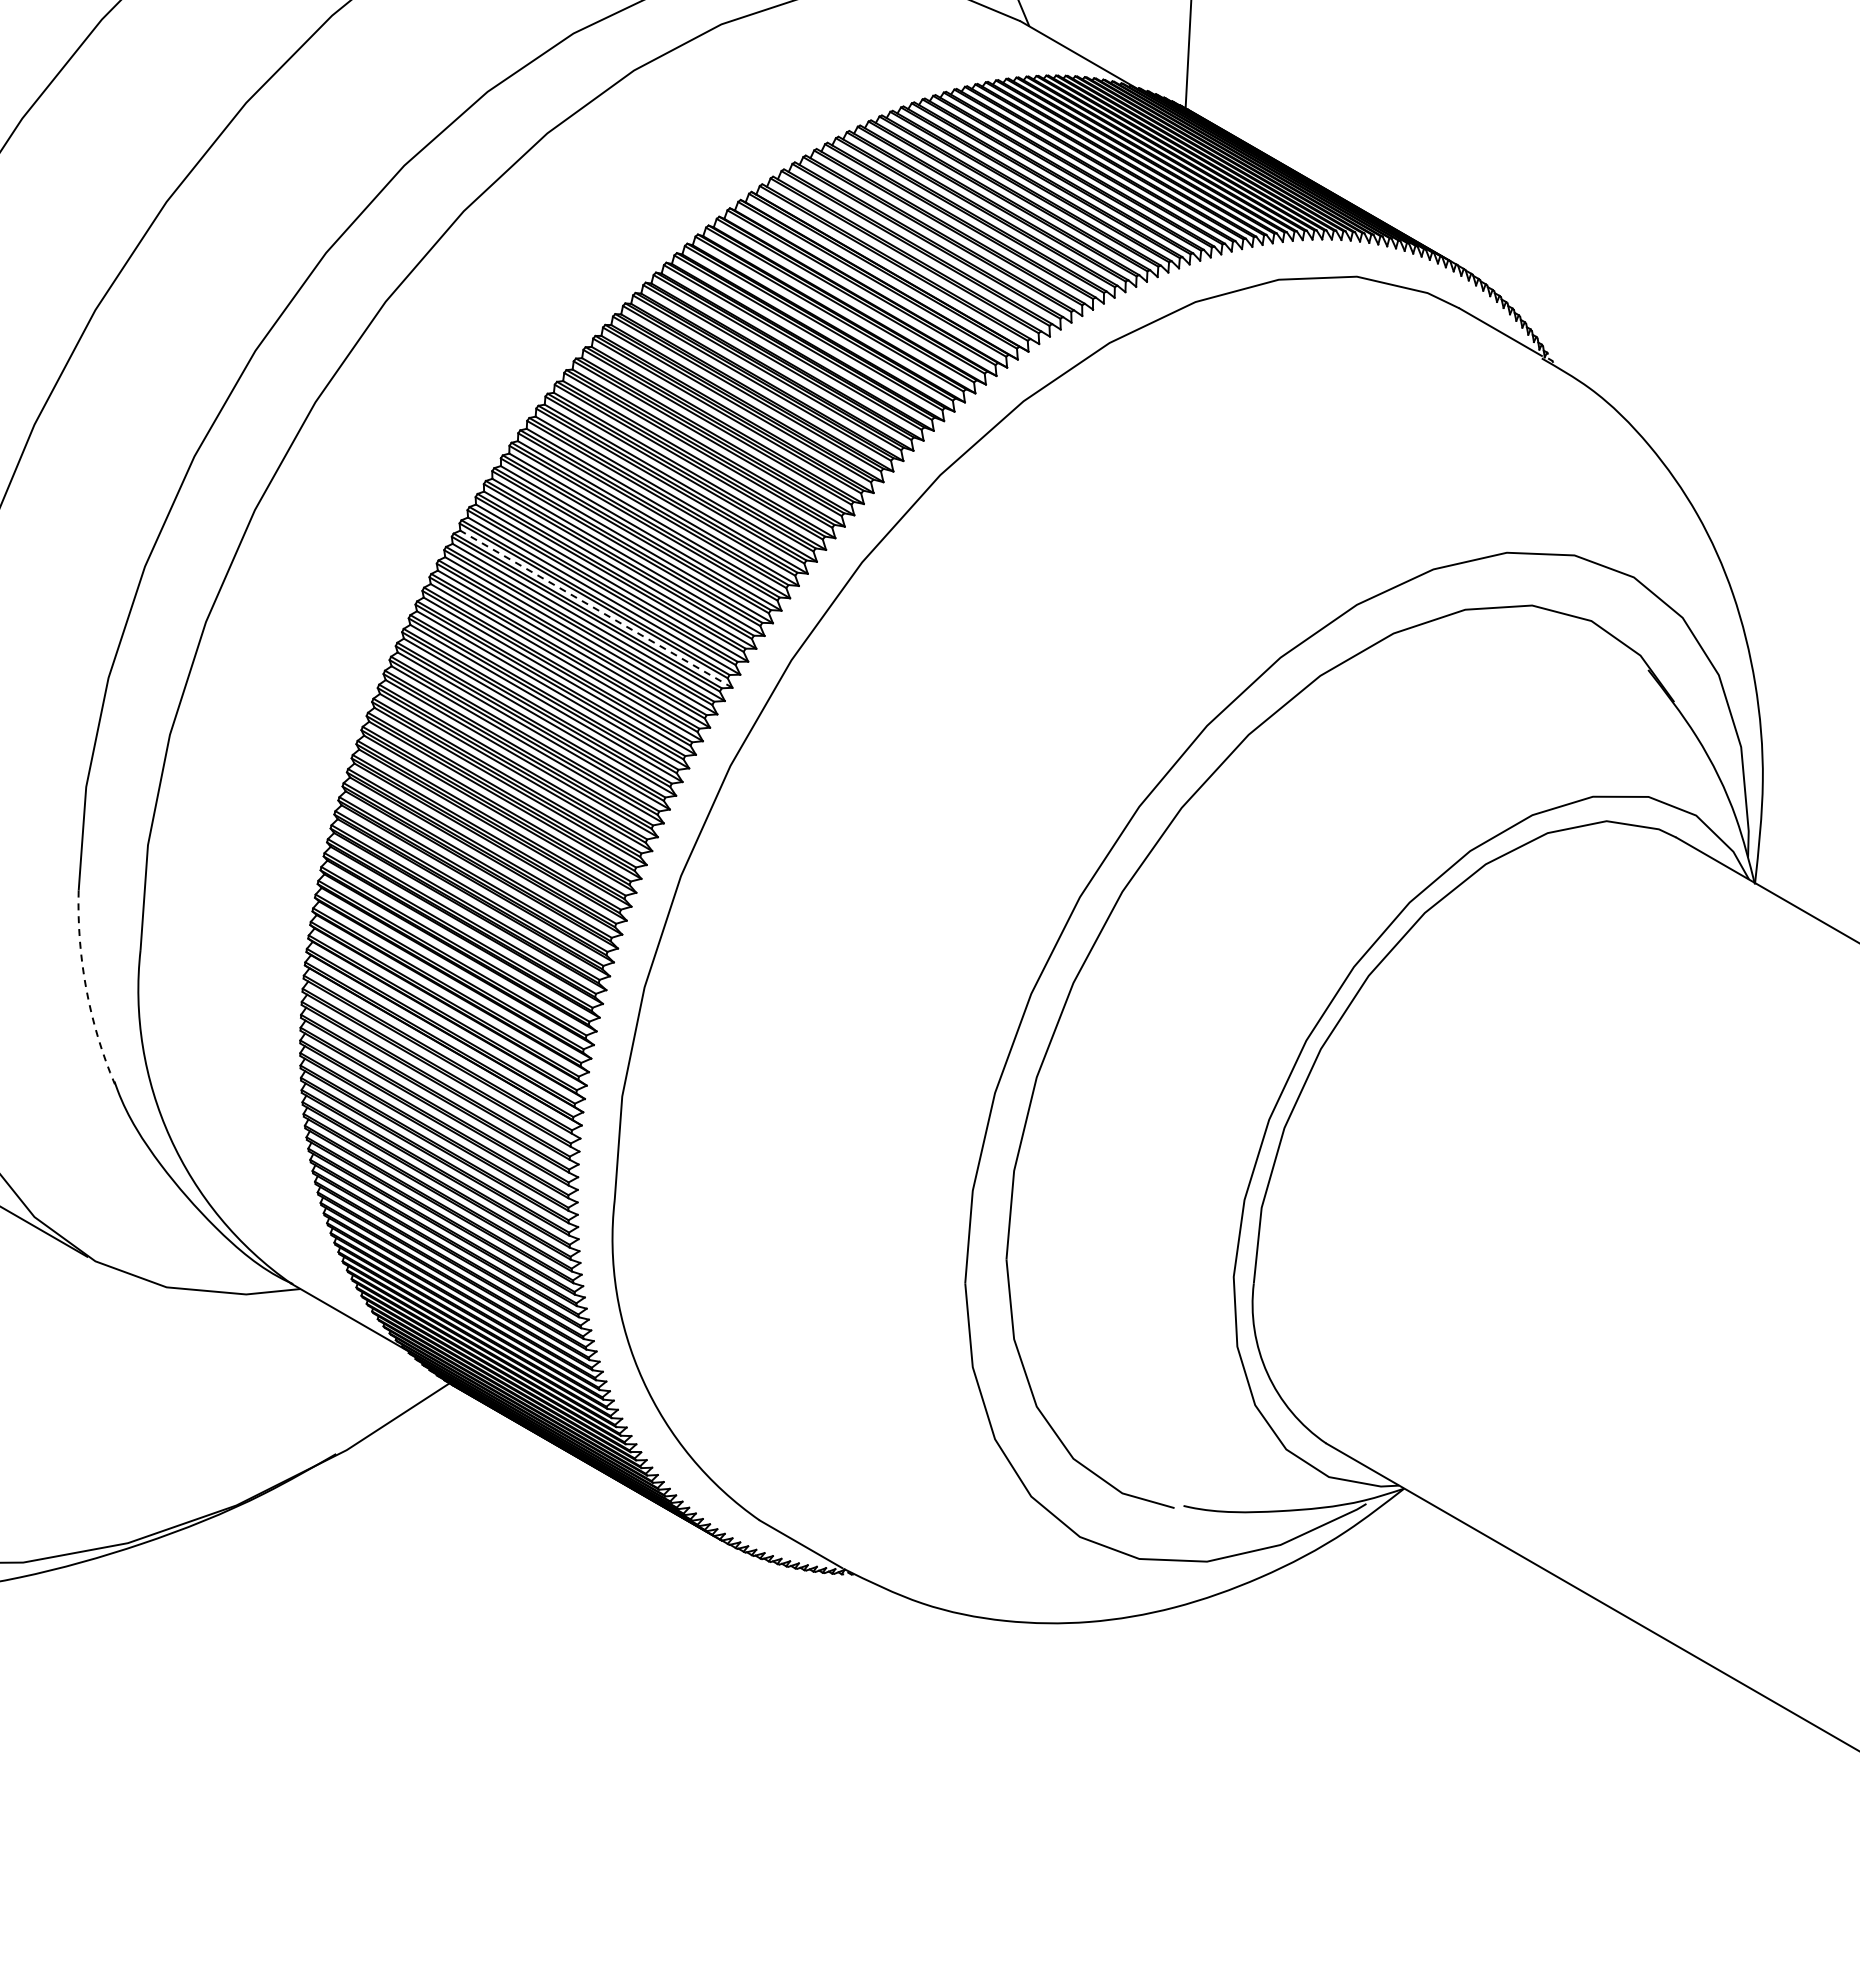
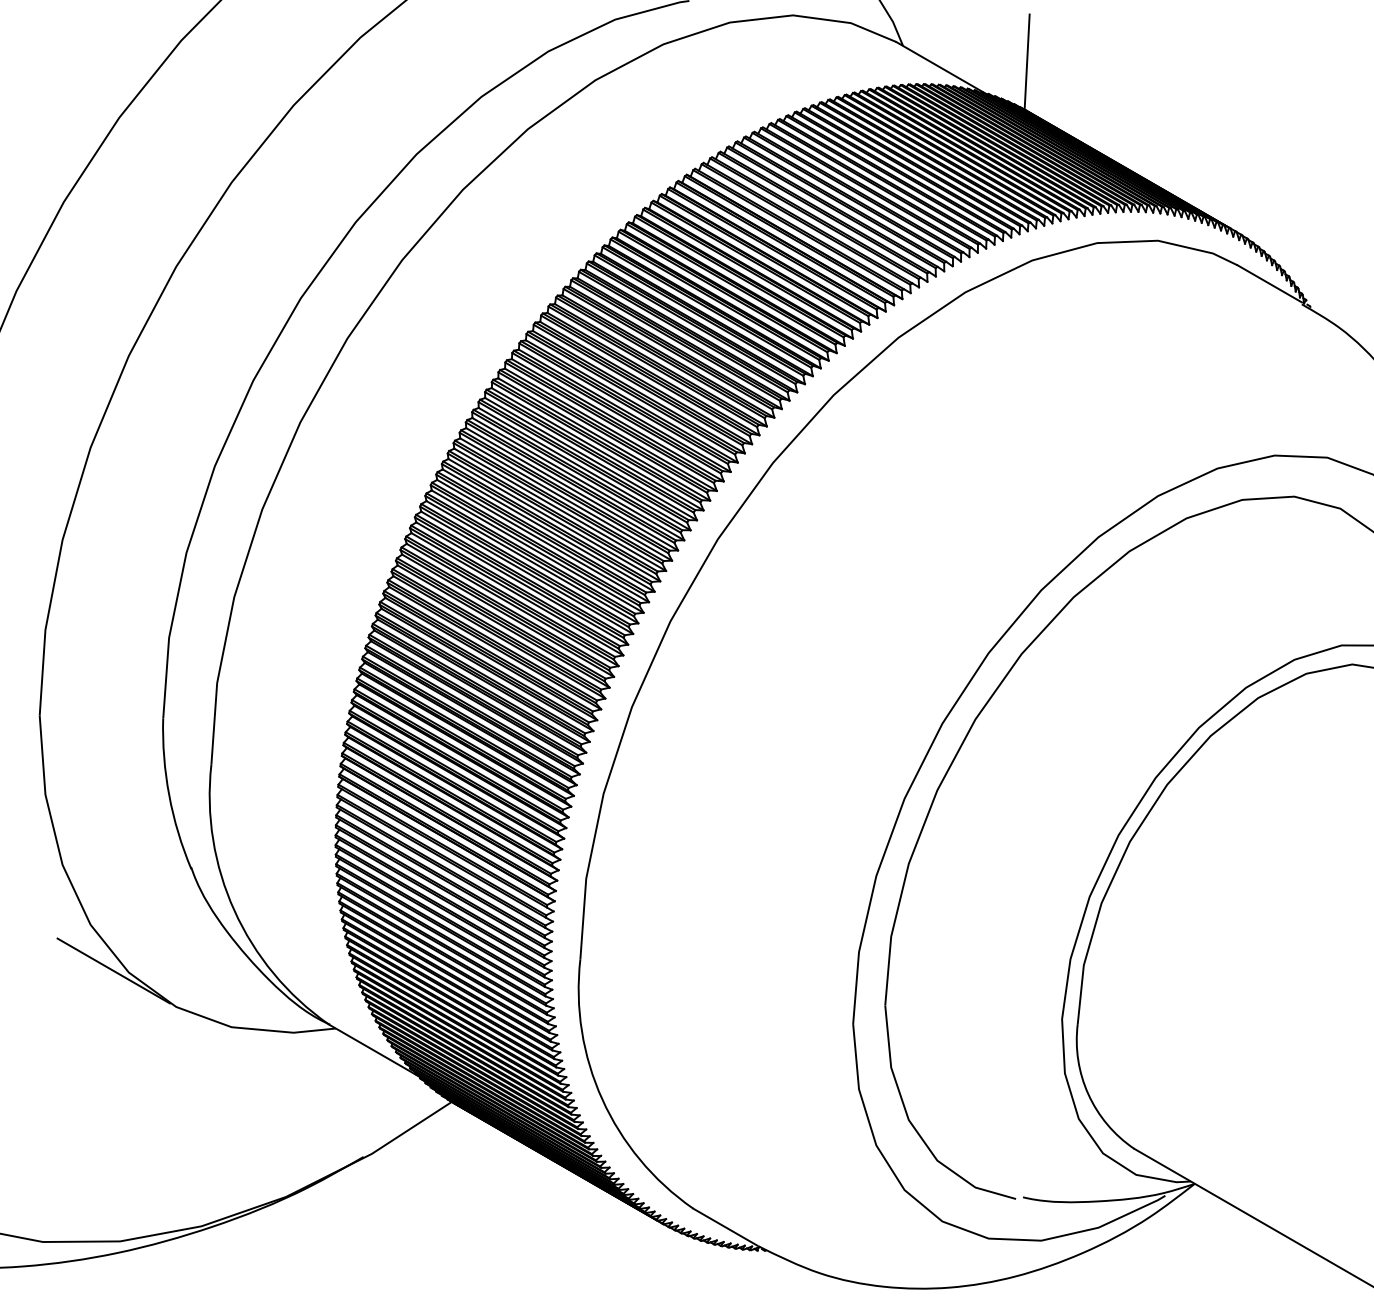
line: (595, 608) -> (565, 498), dashed -> solid
arc: (86, 989) -> (169, 795), dashed -> solid

